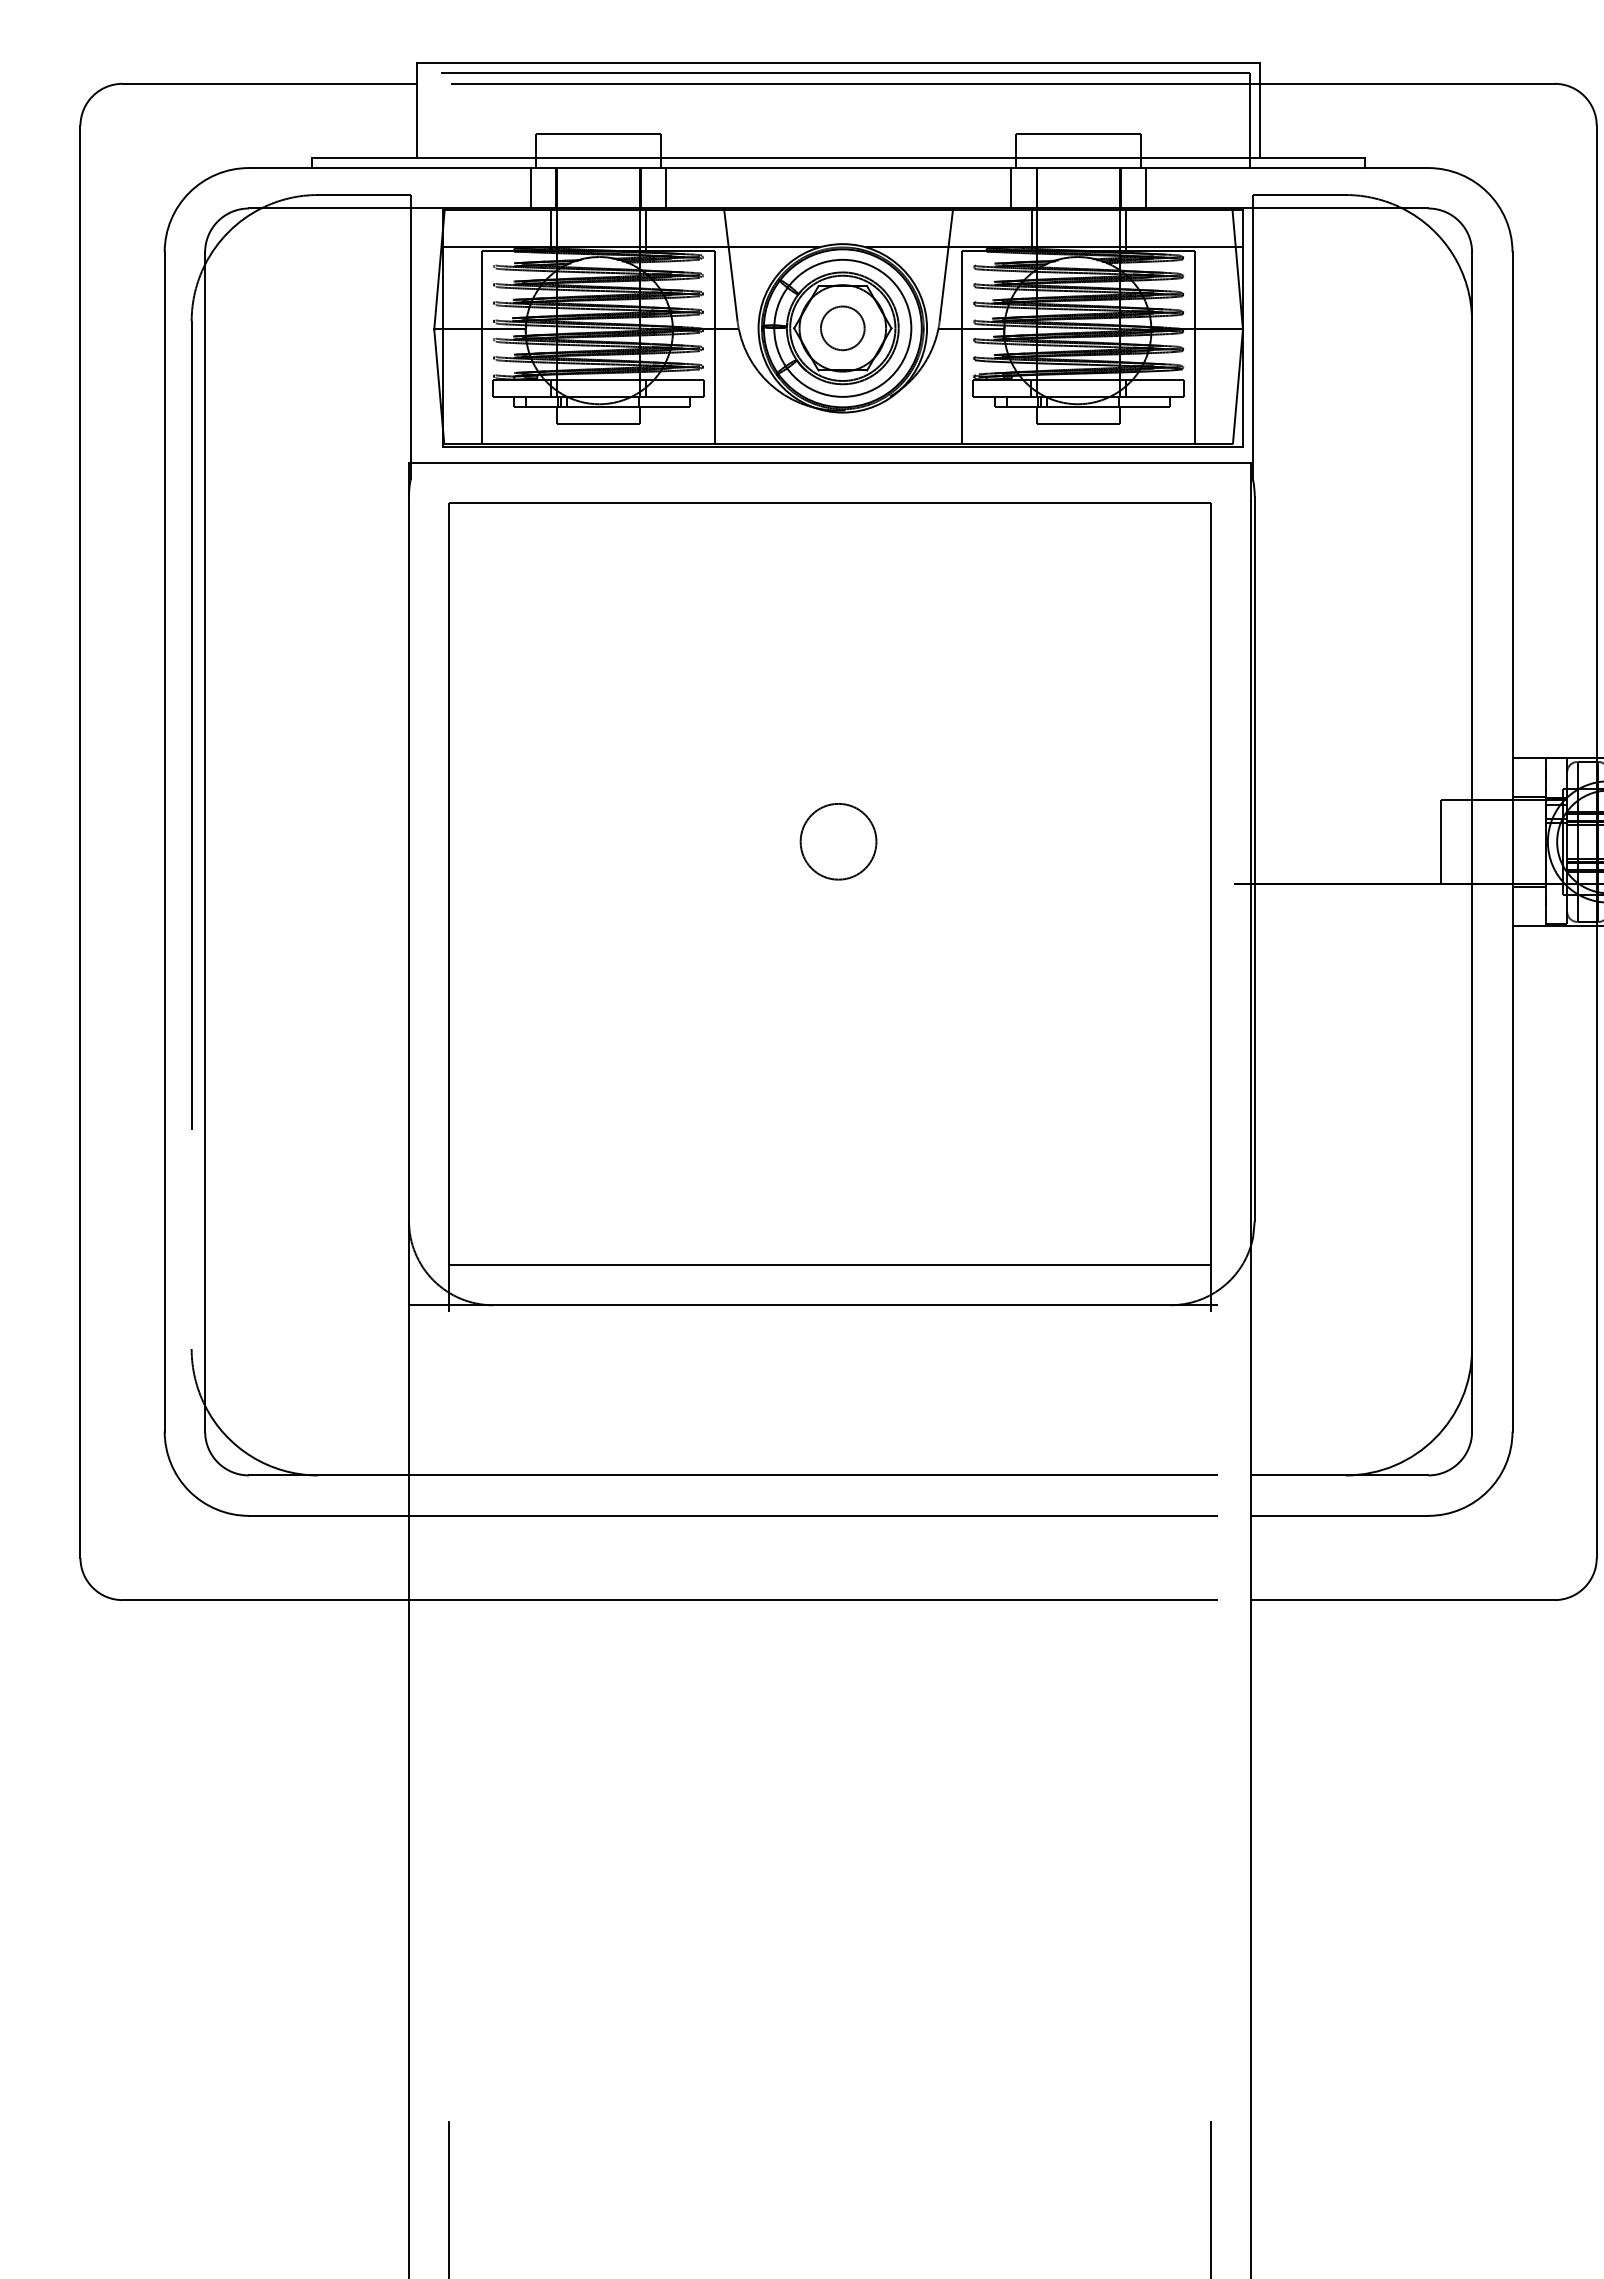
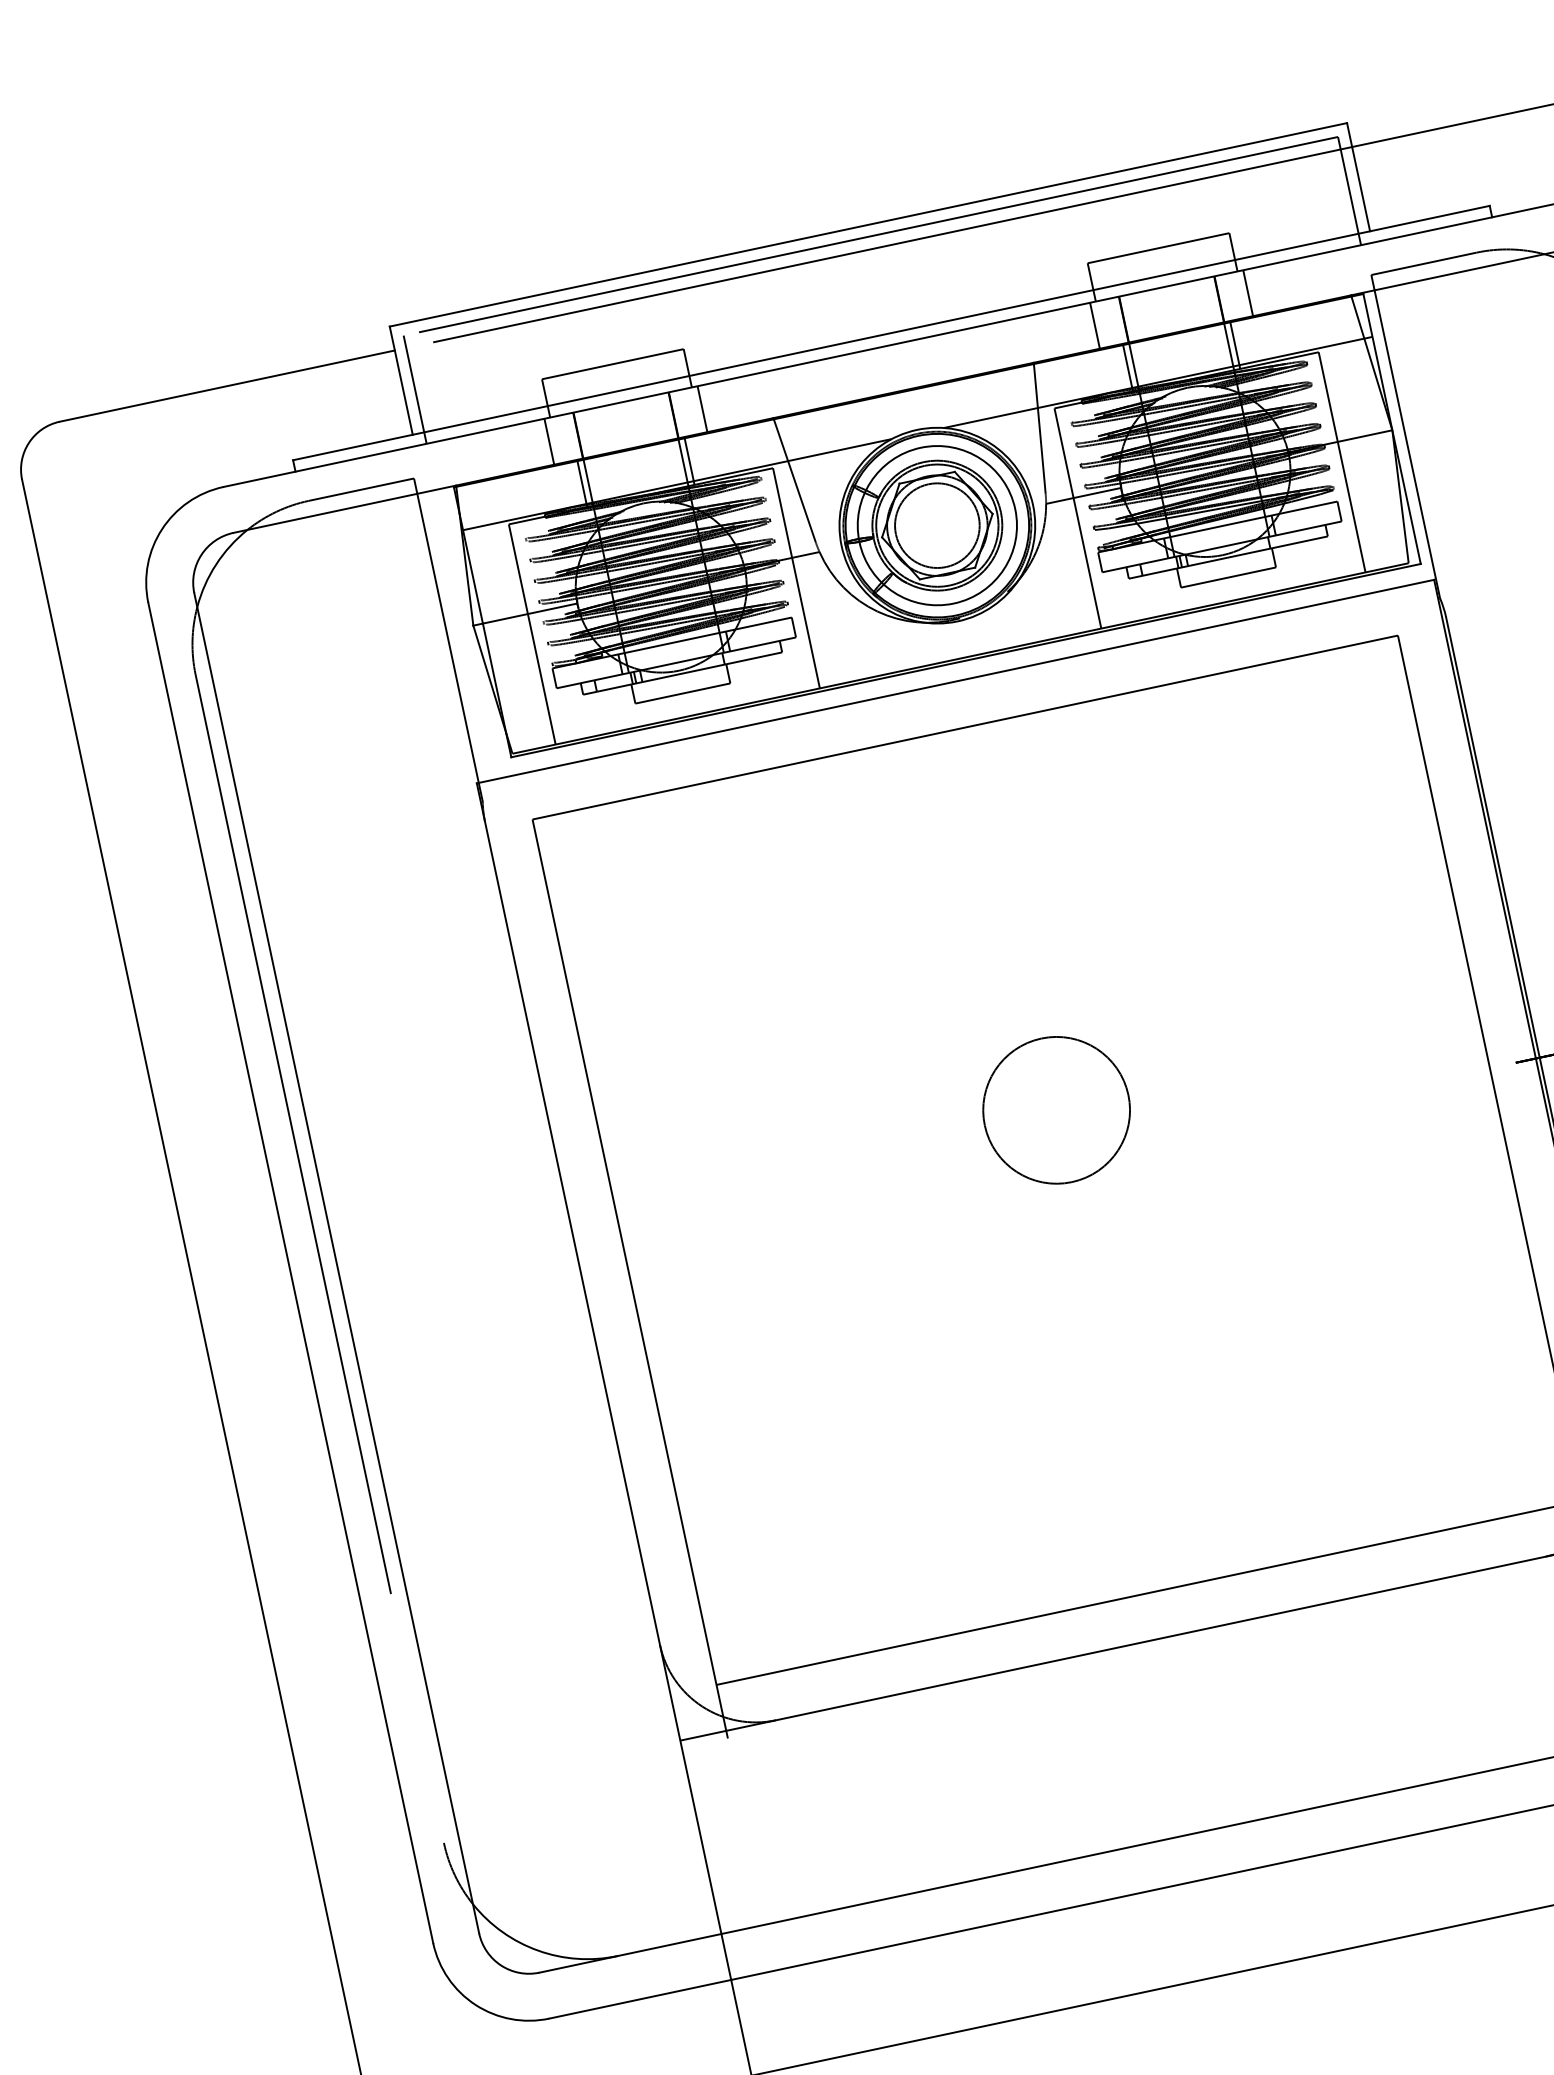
line: (427, 120) -> (415, 389), added
circle: (842, 327) -> (936, 524), size x1.67
circle: (838, 841) -> (1056, 1109), size x1.67

